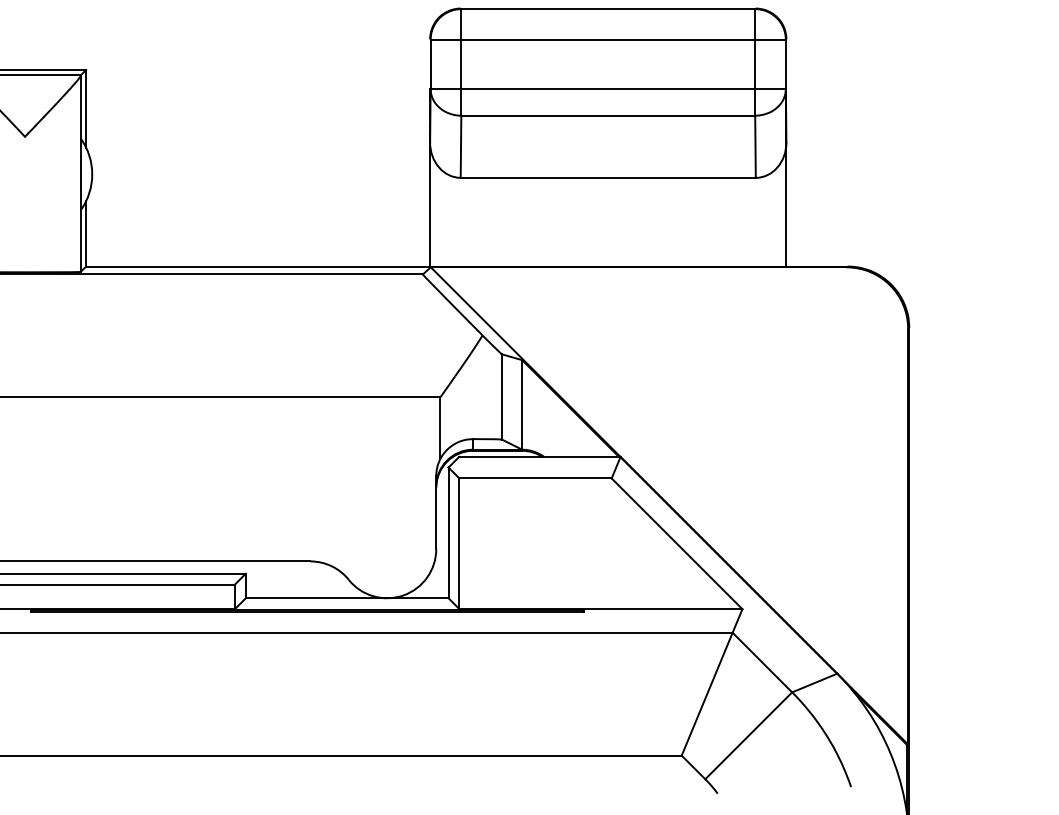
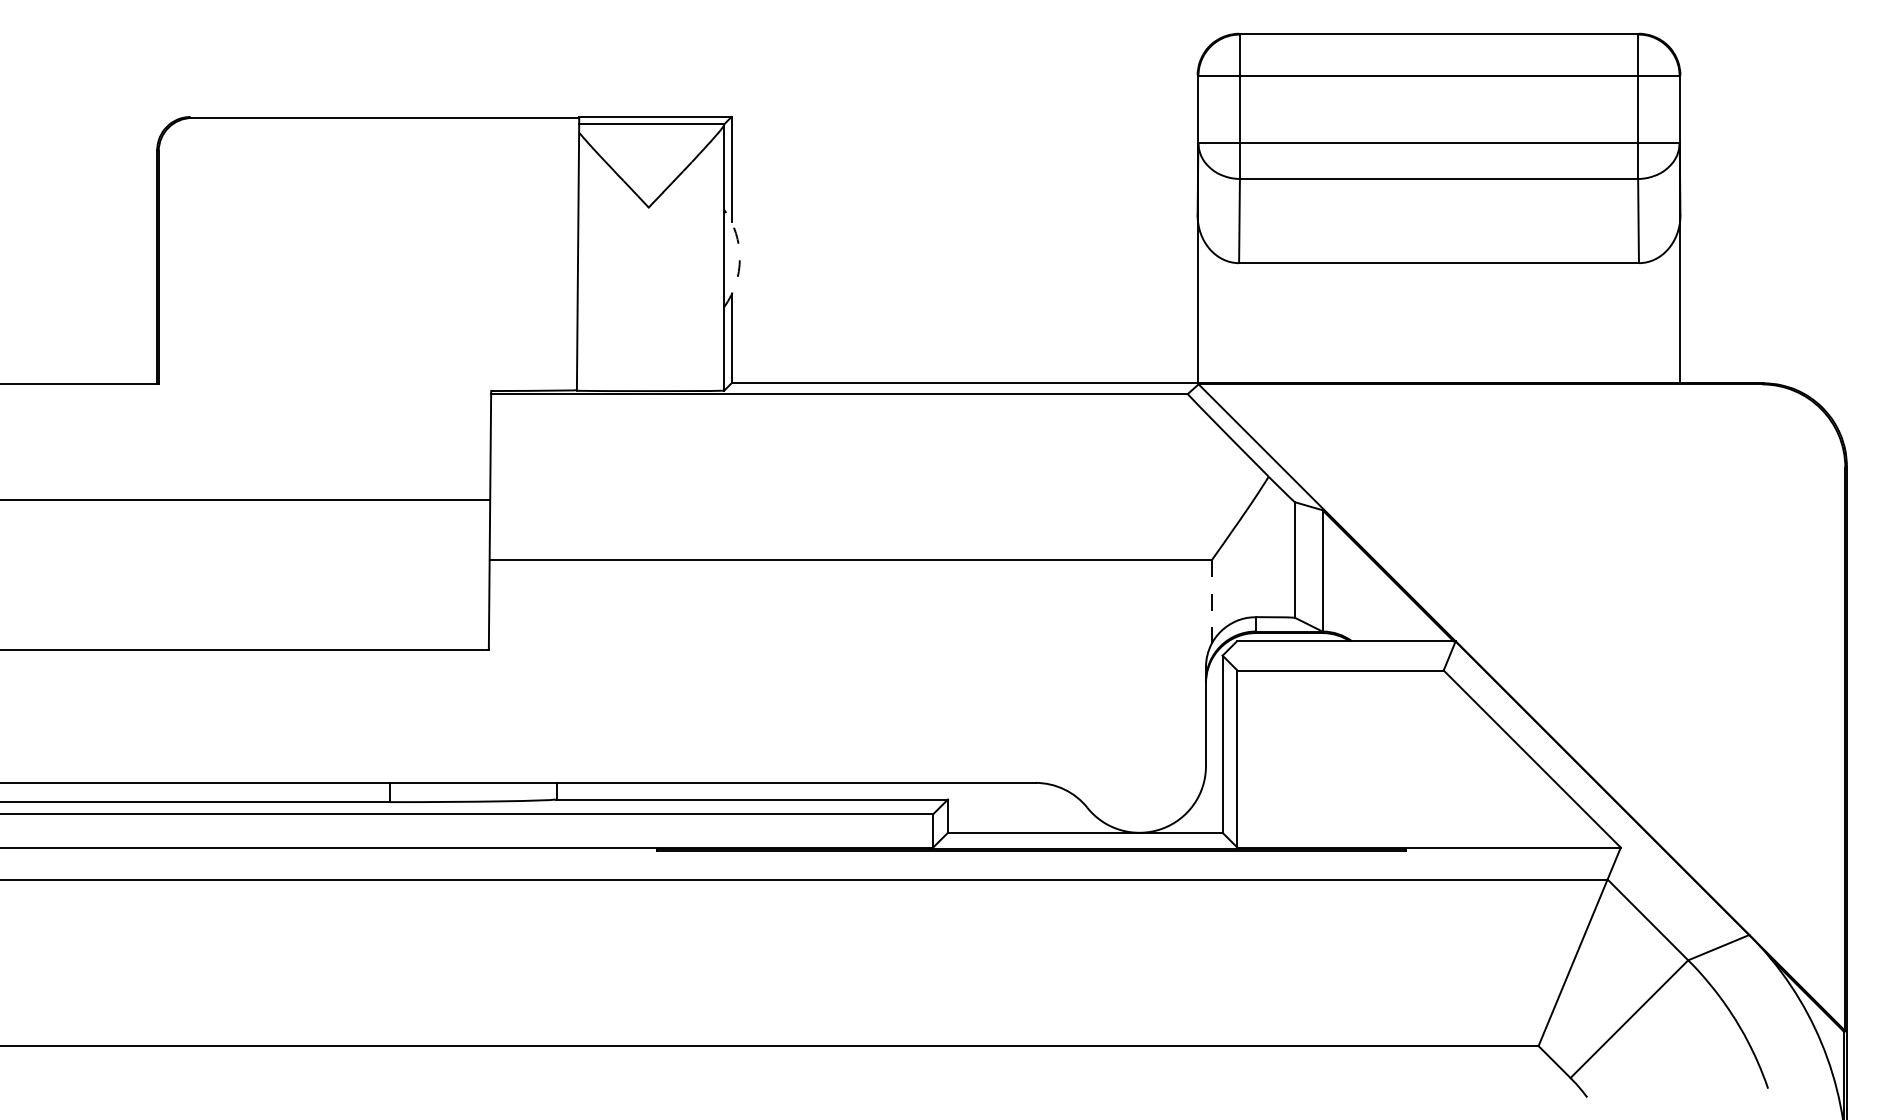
arc: (92, 174) -> (739, 258), solid -> dashed
line: (440, 428) -> (1211, 602), solid -> dashed

